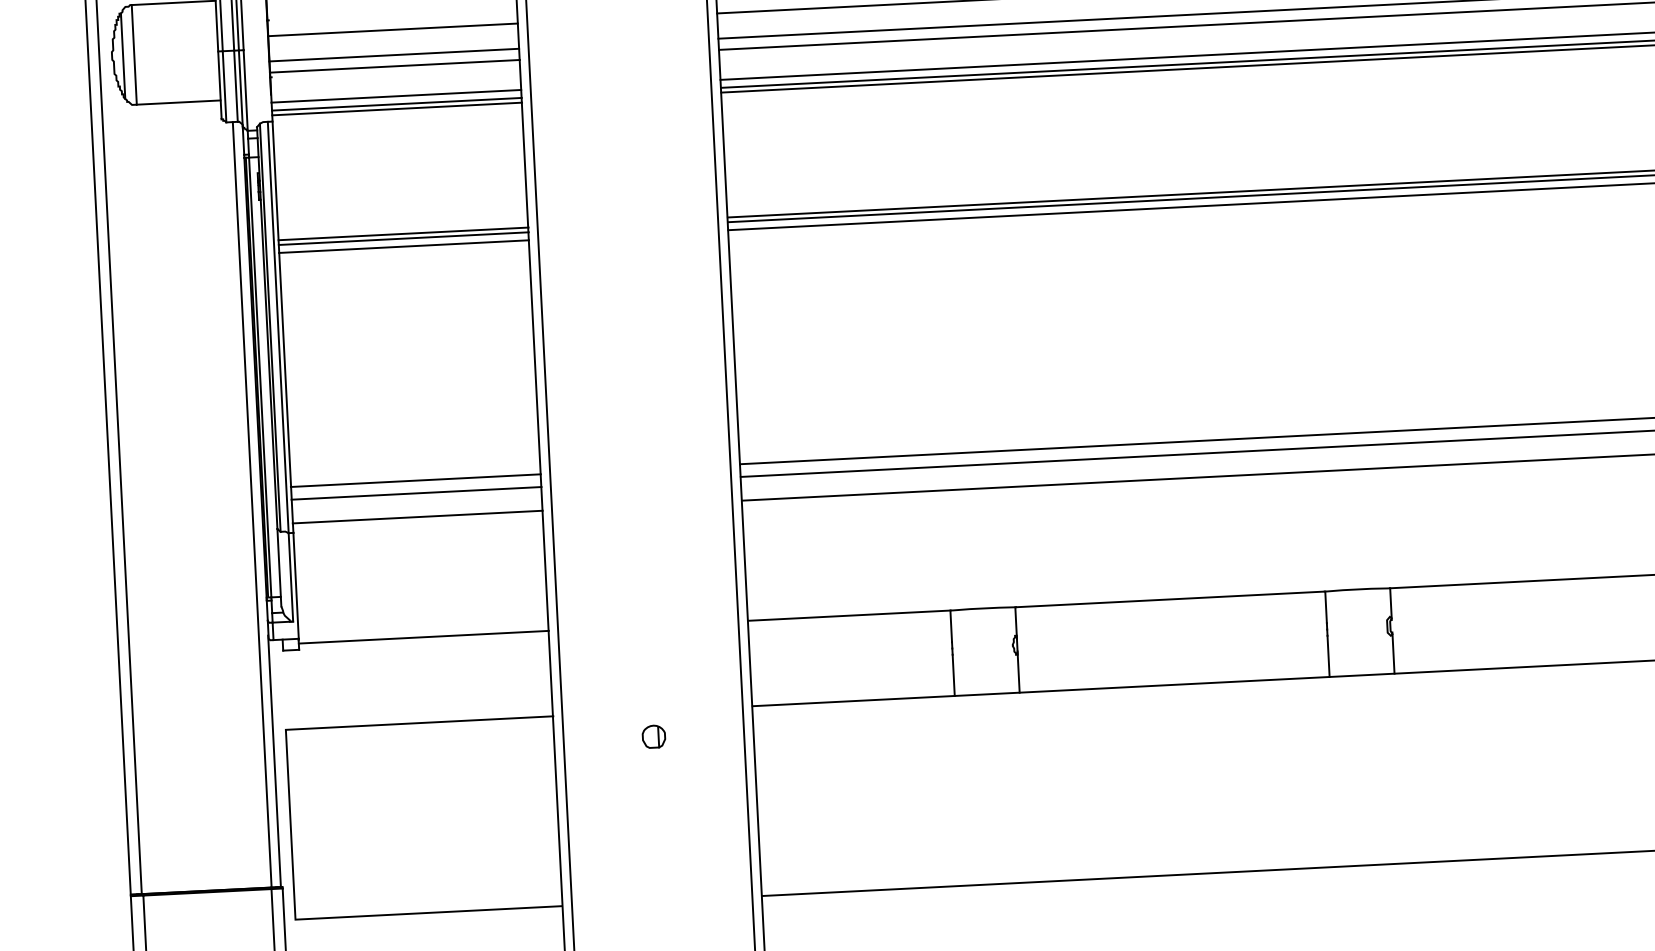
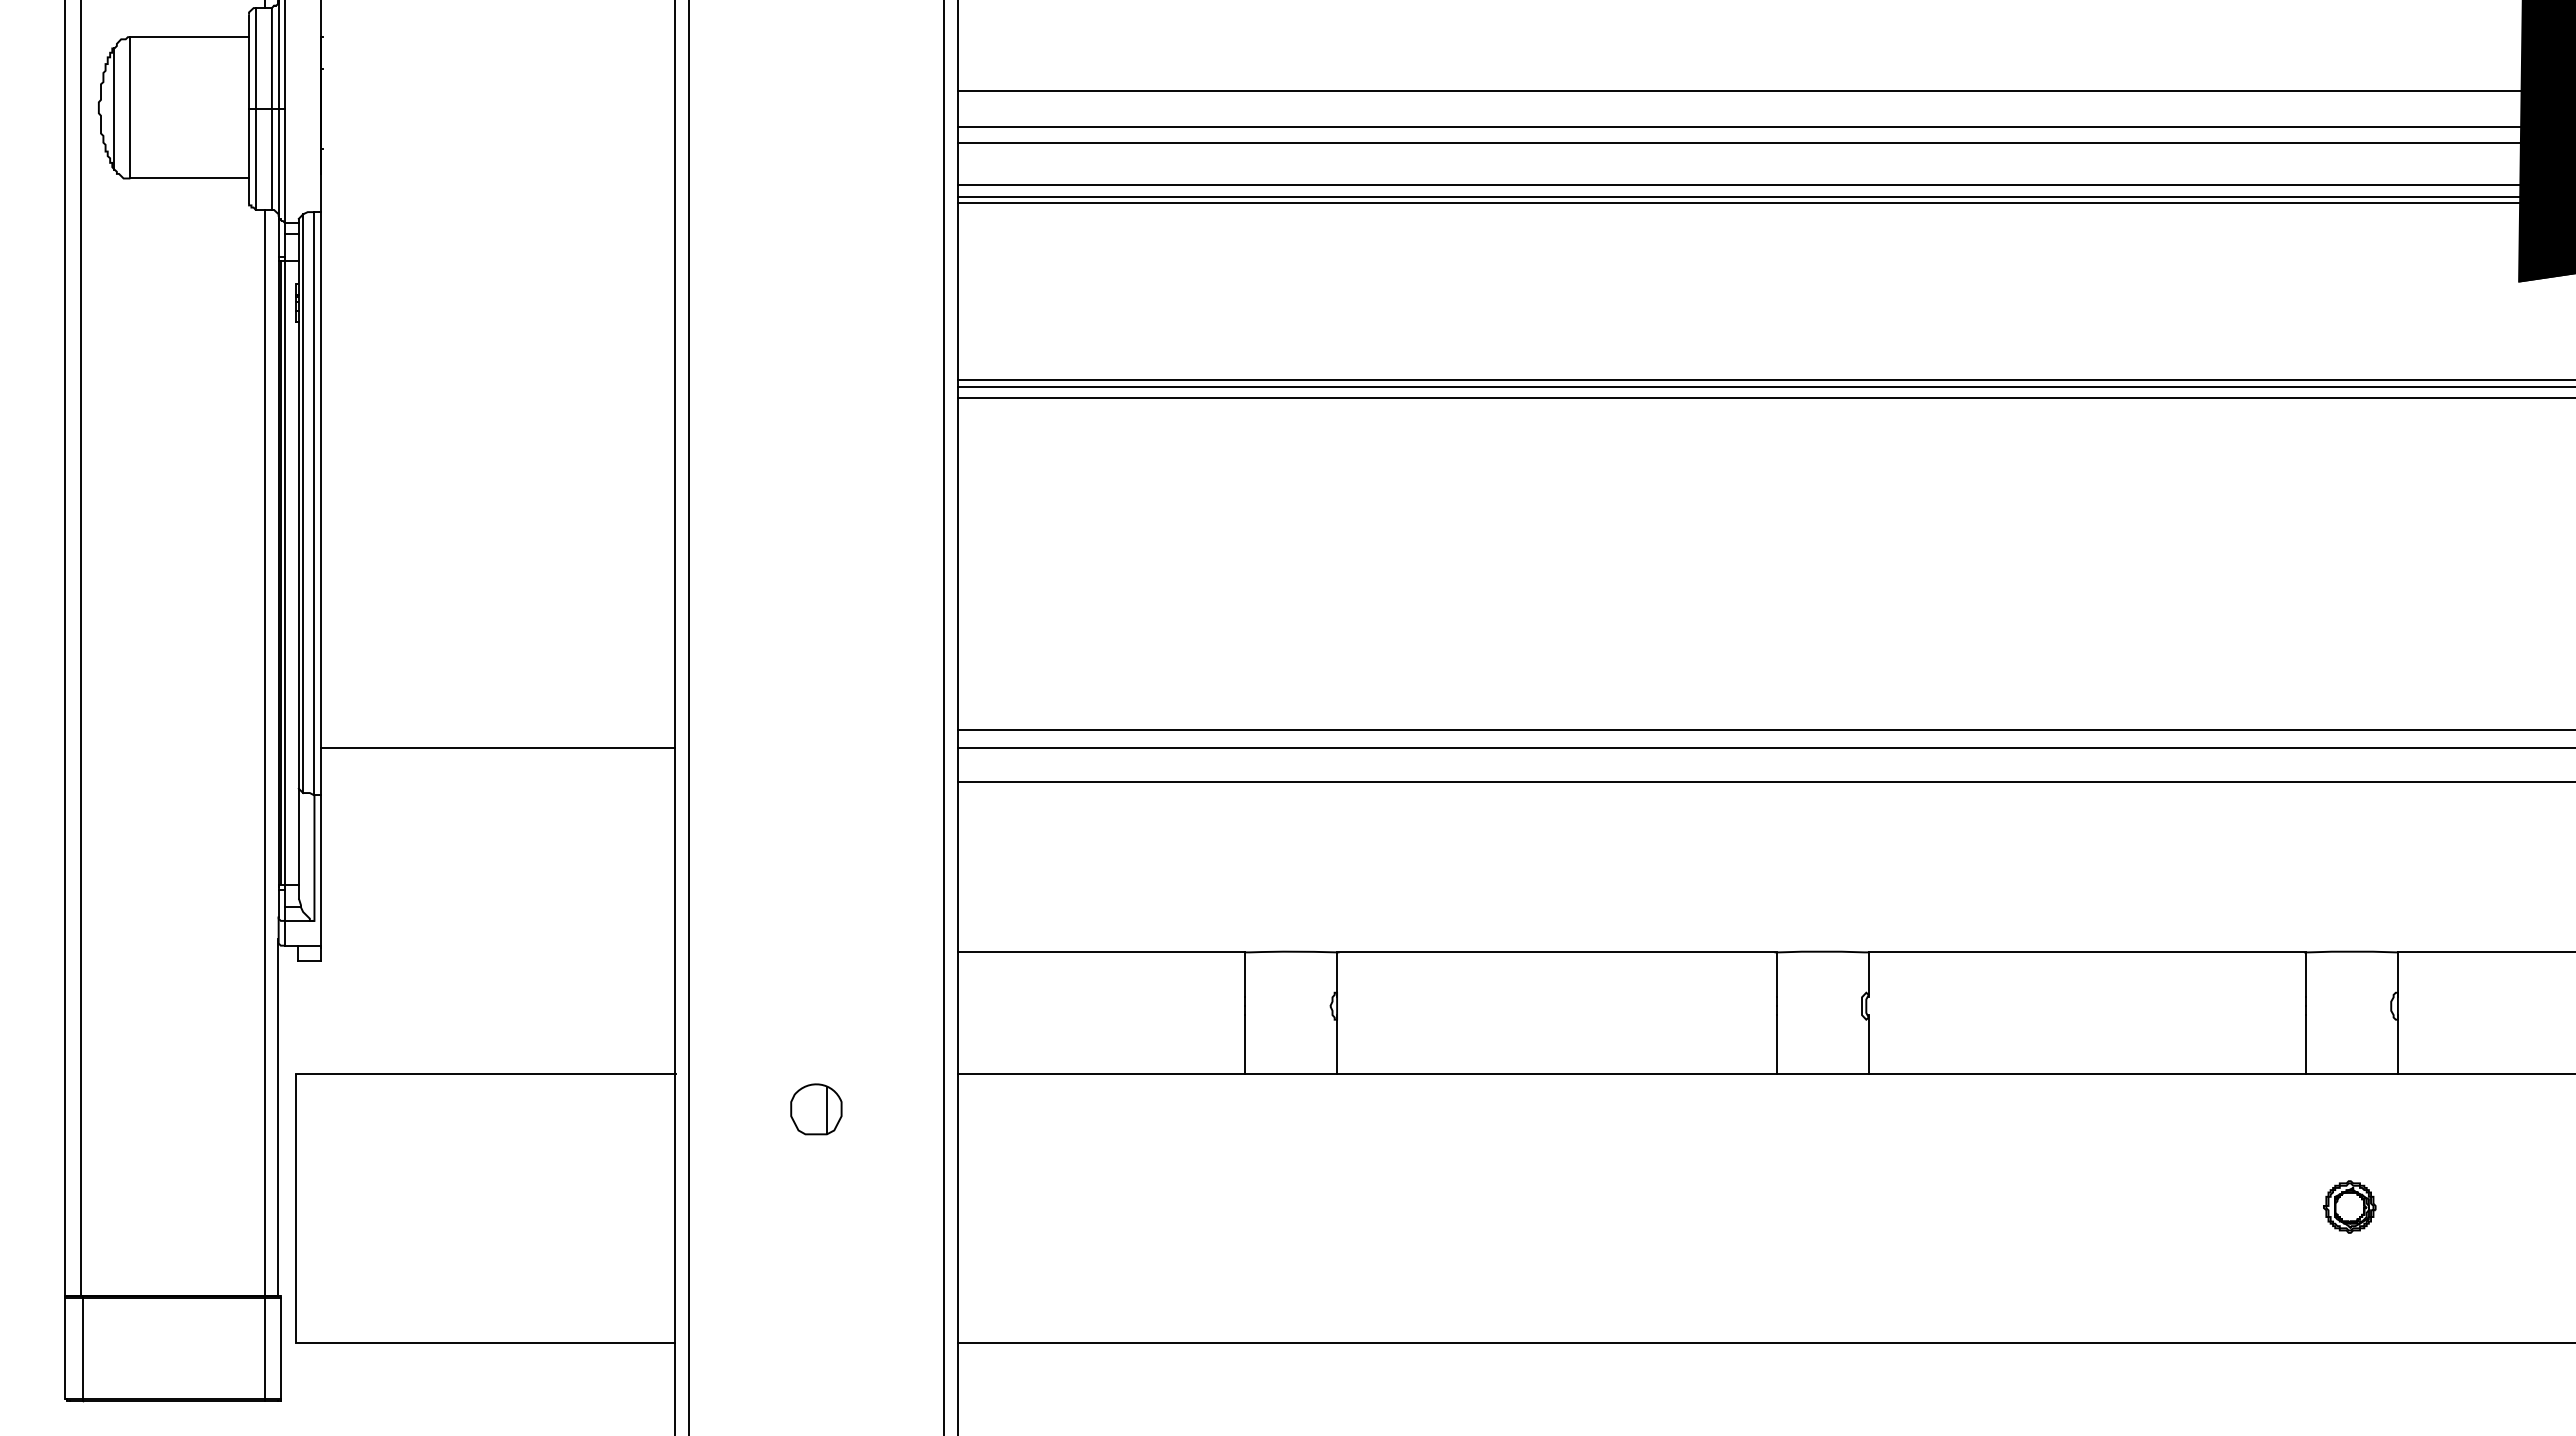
line: (392, 30) -> (497, 91), removed
line: (393, 54) -> (497, 126), removed
line: (394, 66) -> (497, 142), removed
line: (395, 96) -> (497, 185), removed
line: (397, 104) -> (498, 196), removed
line: (397, 109) -> (498, 203), removed
line: (403, 233) -> (498, 380), removed
line: (403, 238) -> (498, 387), removed
line: (403, 246) -> (497, 398), removed
line: (415, 480) -> (497, 730), removed
line: (417, 516) -> (497, 781), removed
line: (423, 637) -> (497, 952), removed
part: (653, 736) -> (816, 1109), size x1.6

